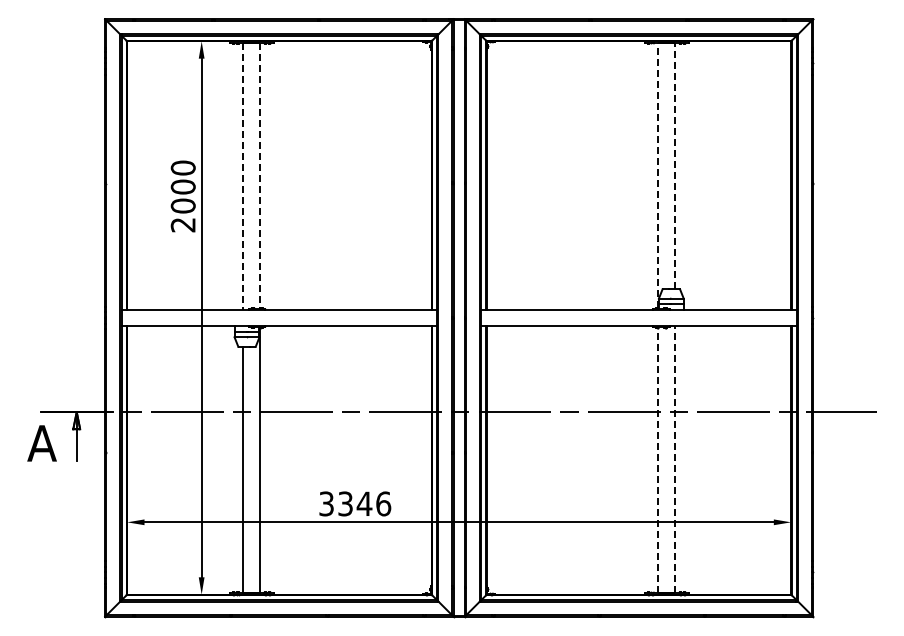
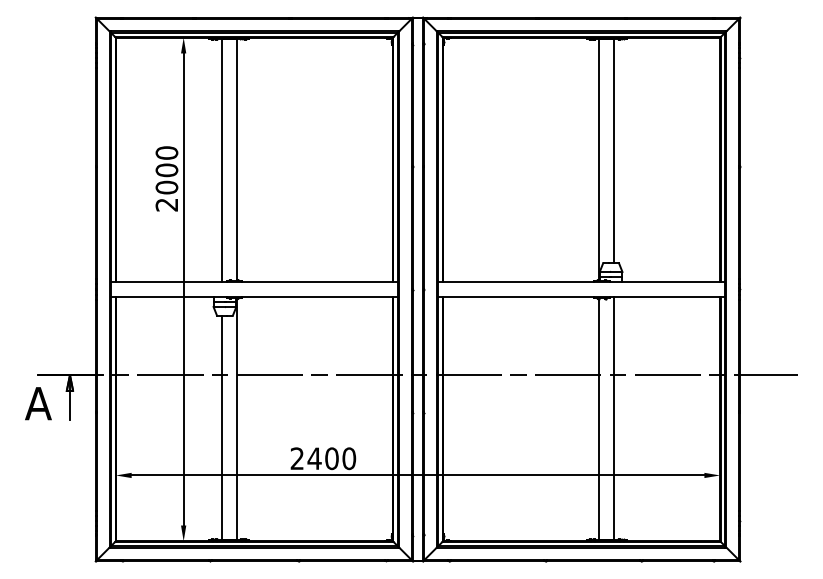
line: (674, 165) -> (613, 150), dashed -> solid
line: (260, 175) -> (237, 159), dashed -> solid
line: (658, 175) -> (599, 159), dashed -> solid
line: (243, 176) -> (221, 160), dashed -> solid
line: (674, 459) -> (613, 418), dashed -> solid
line: (658, 460) -> (599, 419), dashed -> solid
text: (355, 503) -> (323, 458), 3346 -> 2400

